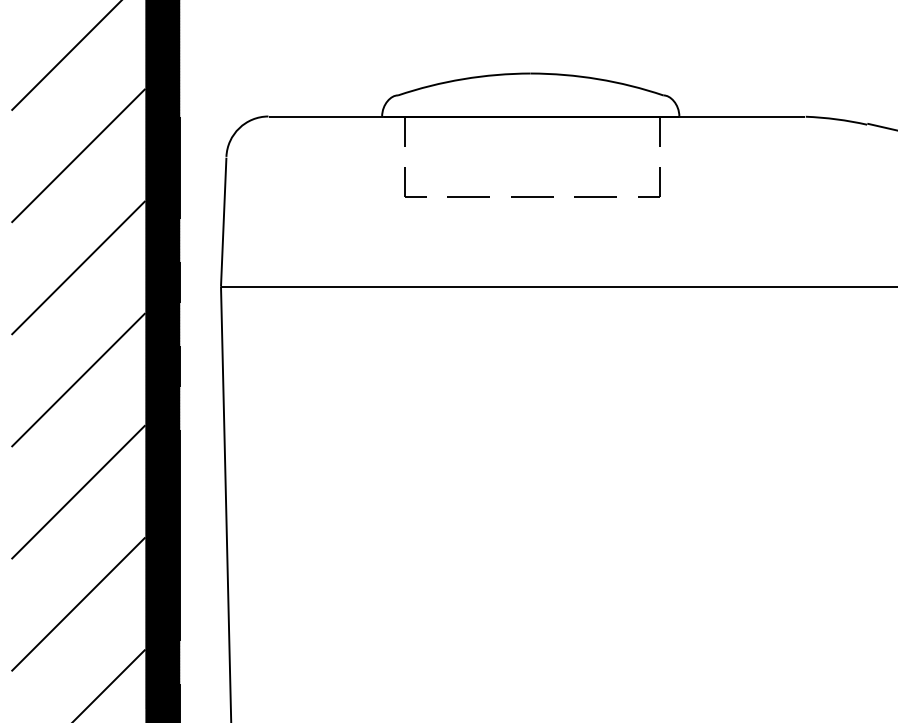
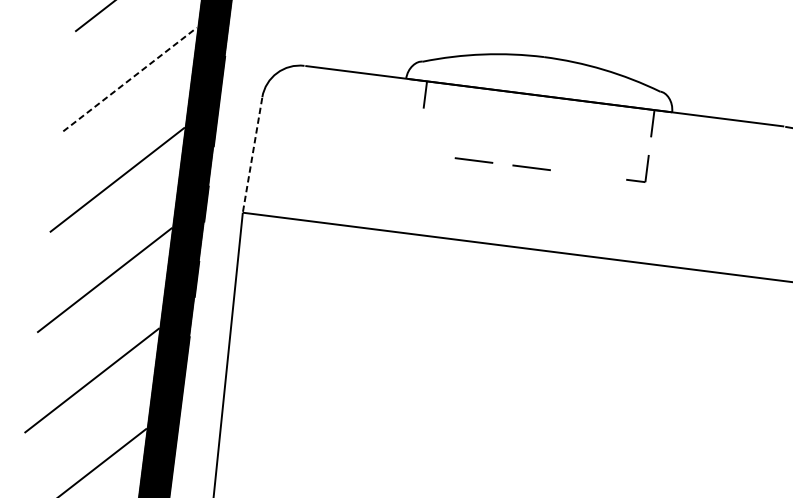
line: (78, 155) -> (130, 79), solid -> dashed
part: (405, 182) -> (419, 140), removed
line: (595, 196) -> (588, 174), removed
line: (223, 222) -> (252, 155), solid -> dashed

